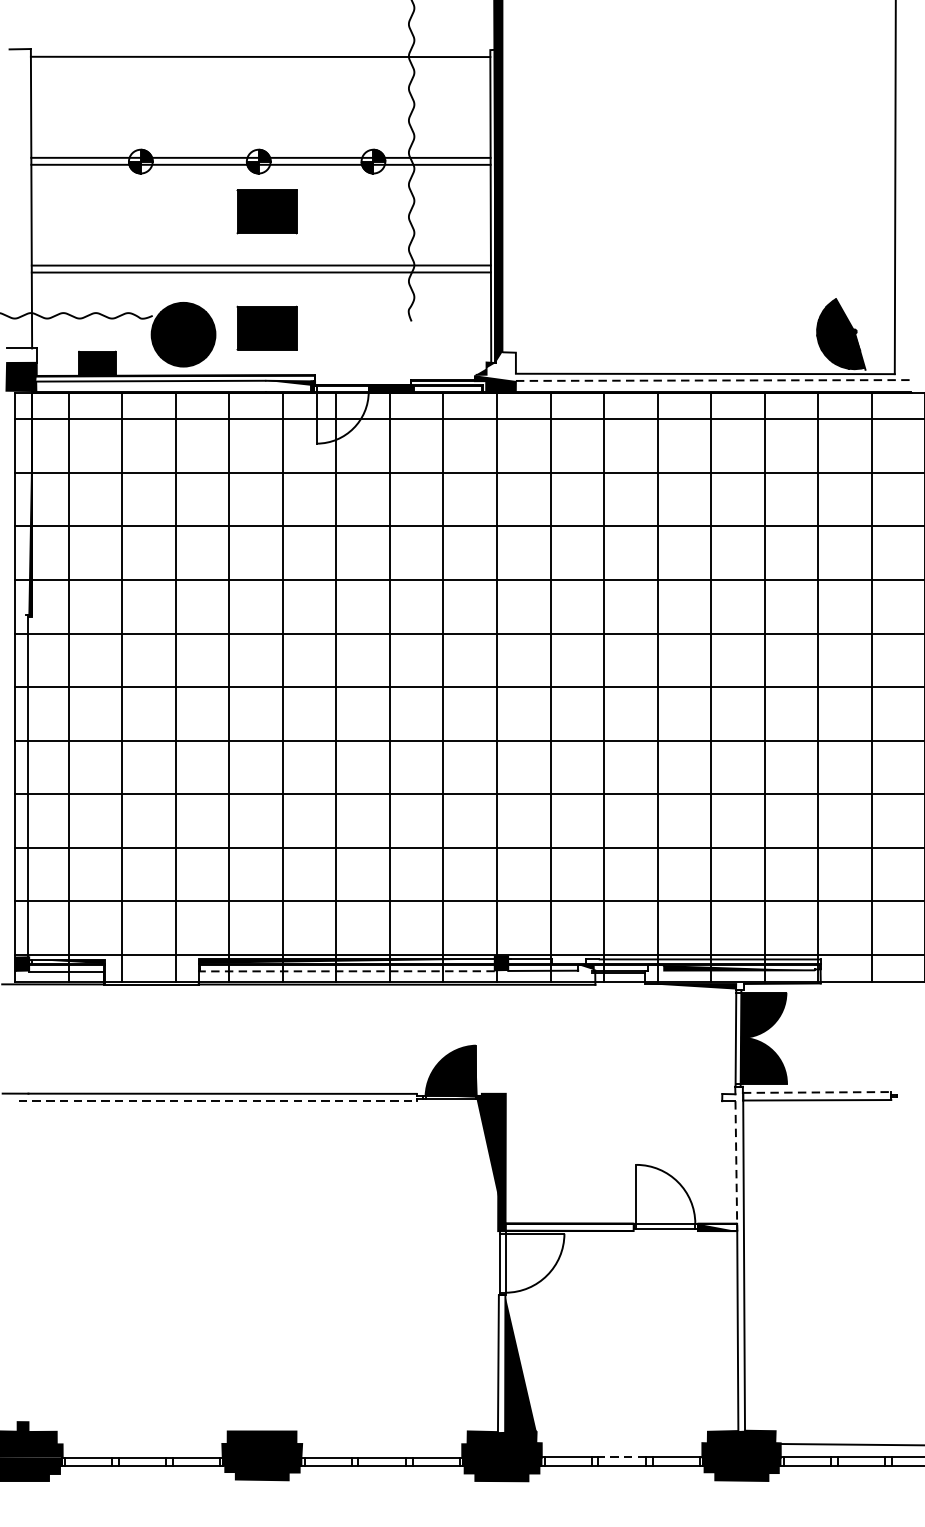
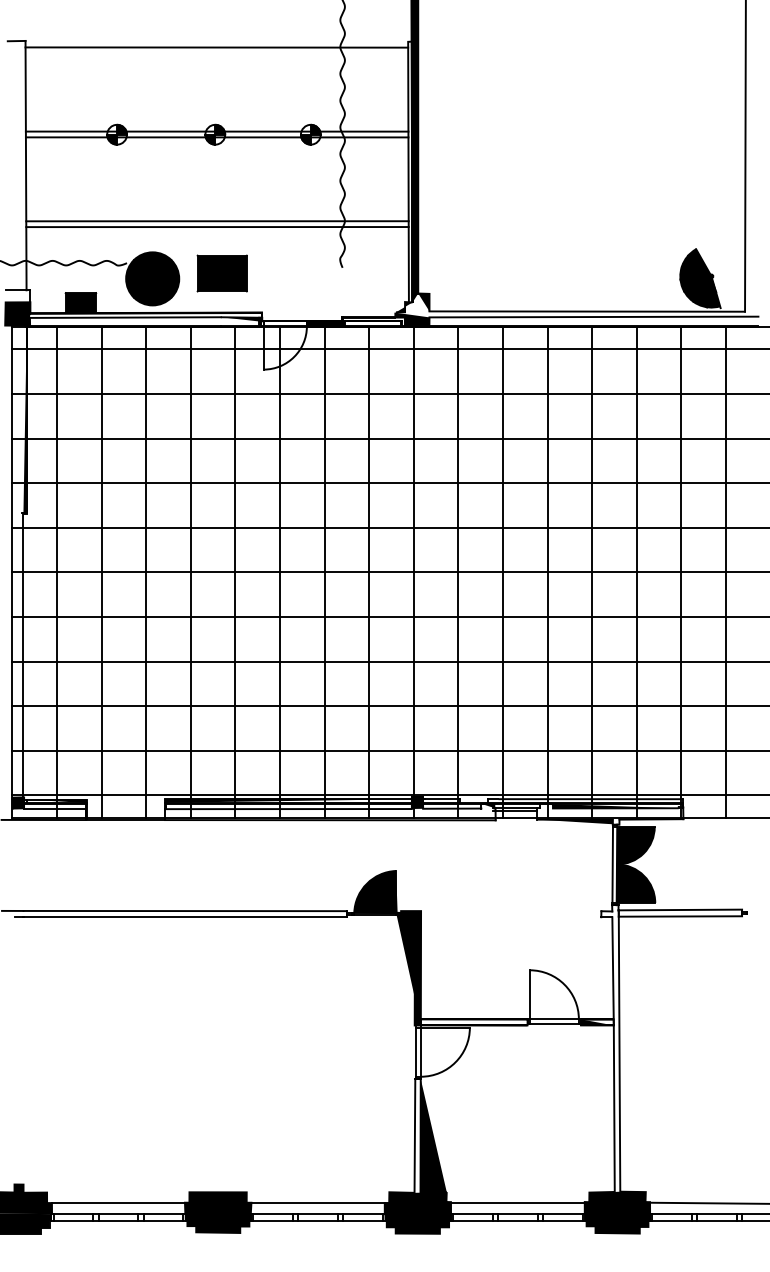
part: (266, 211) -> (221, 176), removed
fill: (508, 363) -> (423, 302), added
line: (714, 381) -> (594, 317), dashed -> solid
line: (346, 971) -> (288, 809), dashed -> solid
line: (817, 1091) -> (680, 909), dashed -> solid
line: (216, 1101) -> (180, 917), dashed -> solid
line: (736, 1166) -> (613, 971), dashed -> solid
line: (621, 1443) -> (517, 1202), added
line: (141, 1444) -> (117, 1203), added
line: (381, 1444) -> (317, 1203), added
line: (622, 1456) -> (518, 1213), dashed -> solid

